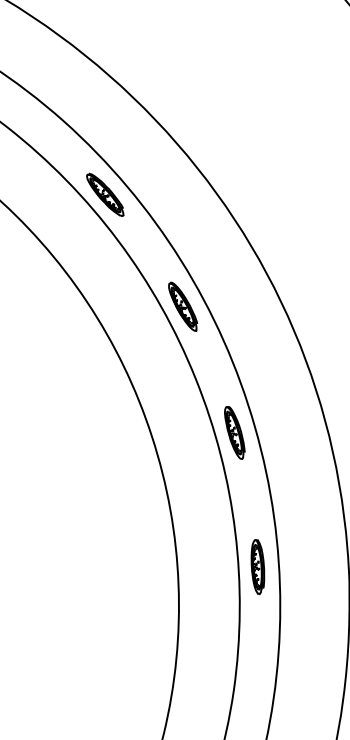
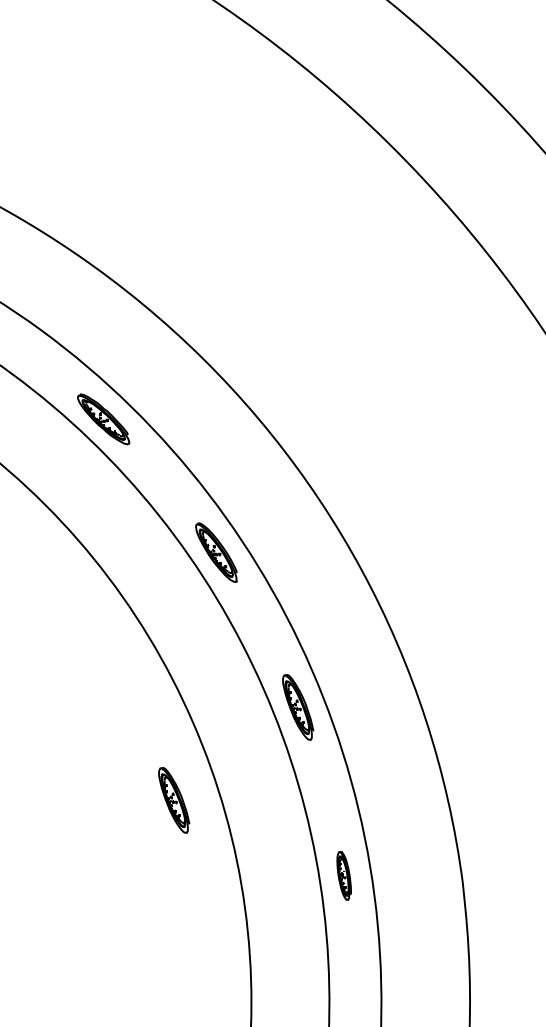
part: (131, 495) -> (174, 800), added
part: (257, 566) -> (343, 875), size x0.7

